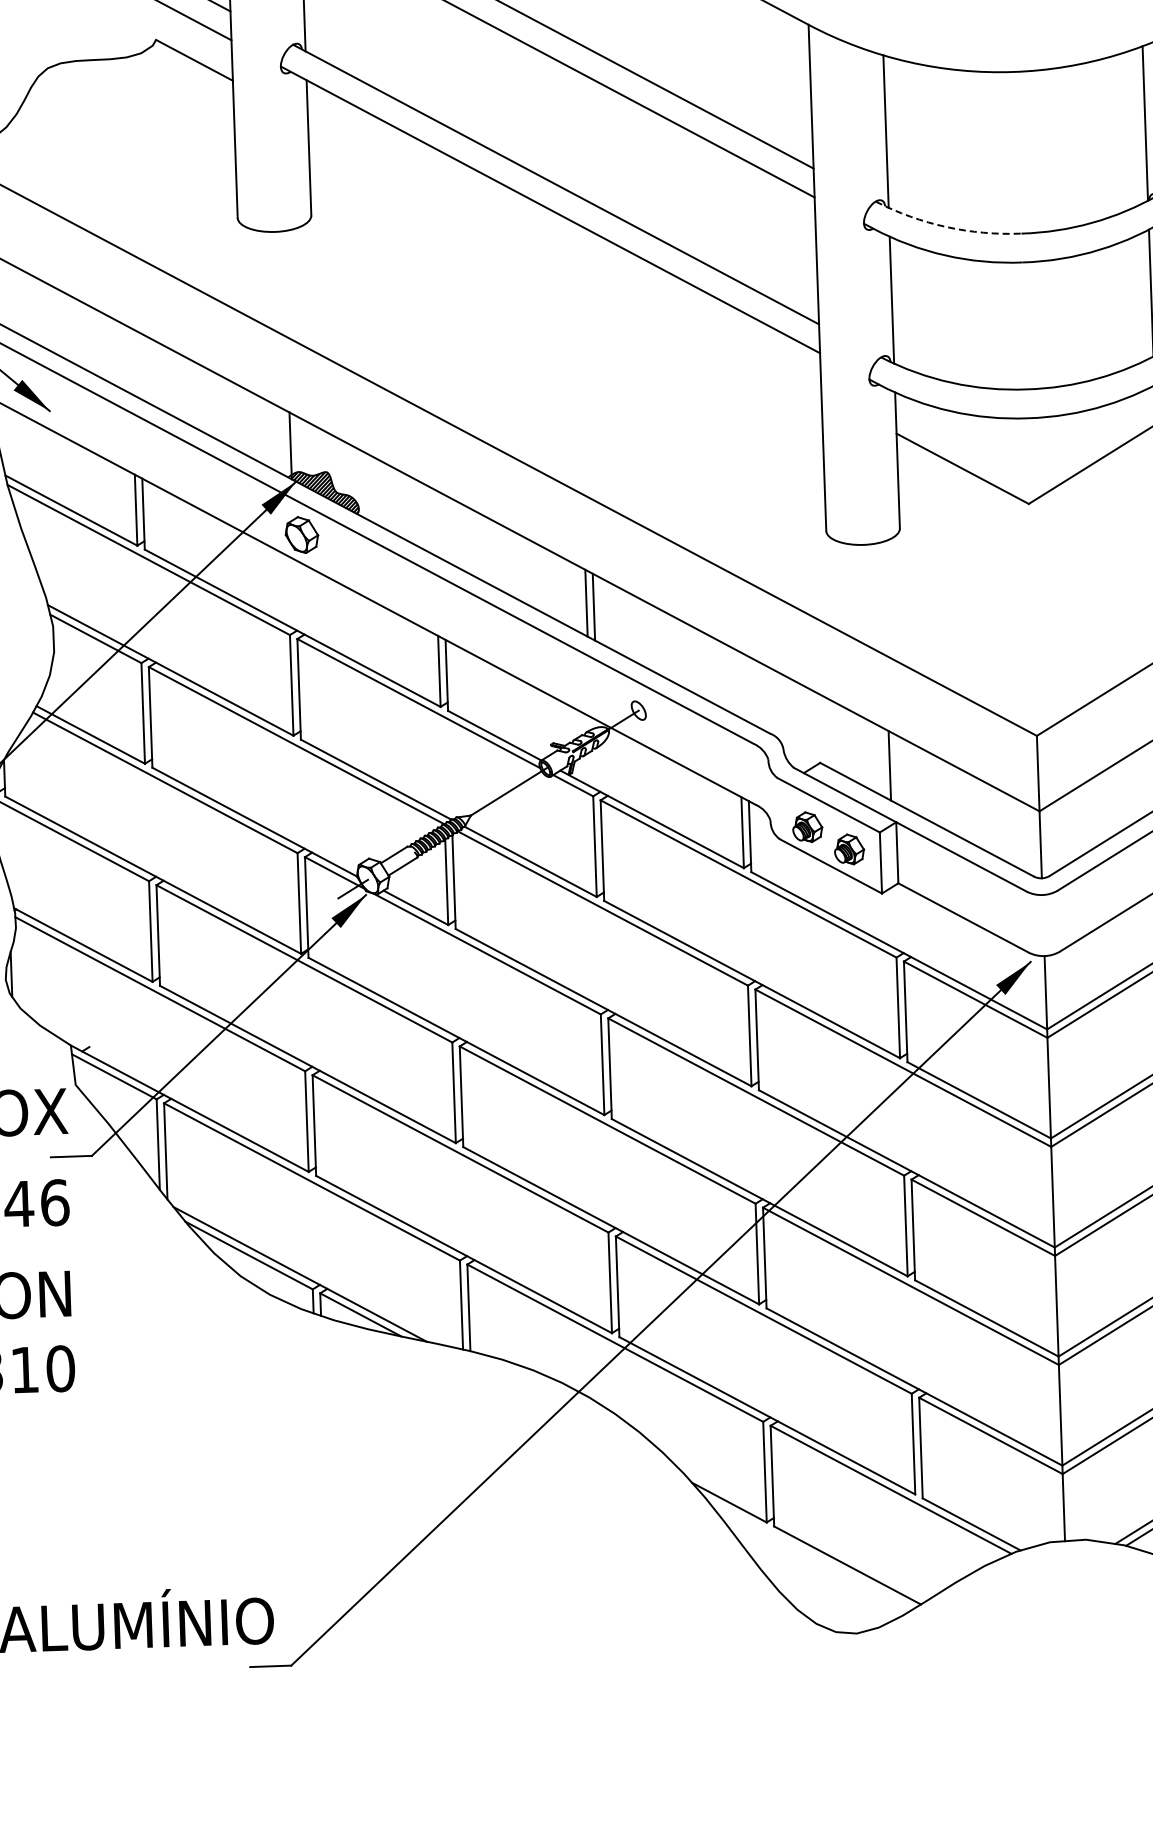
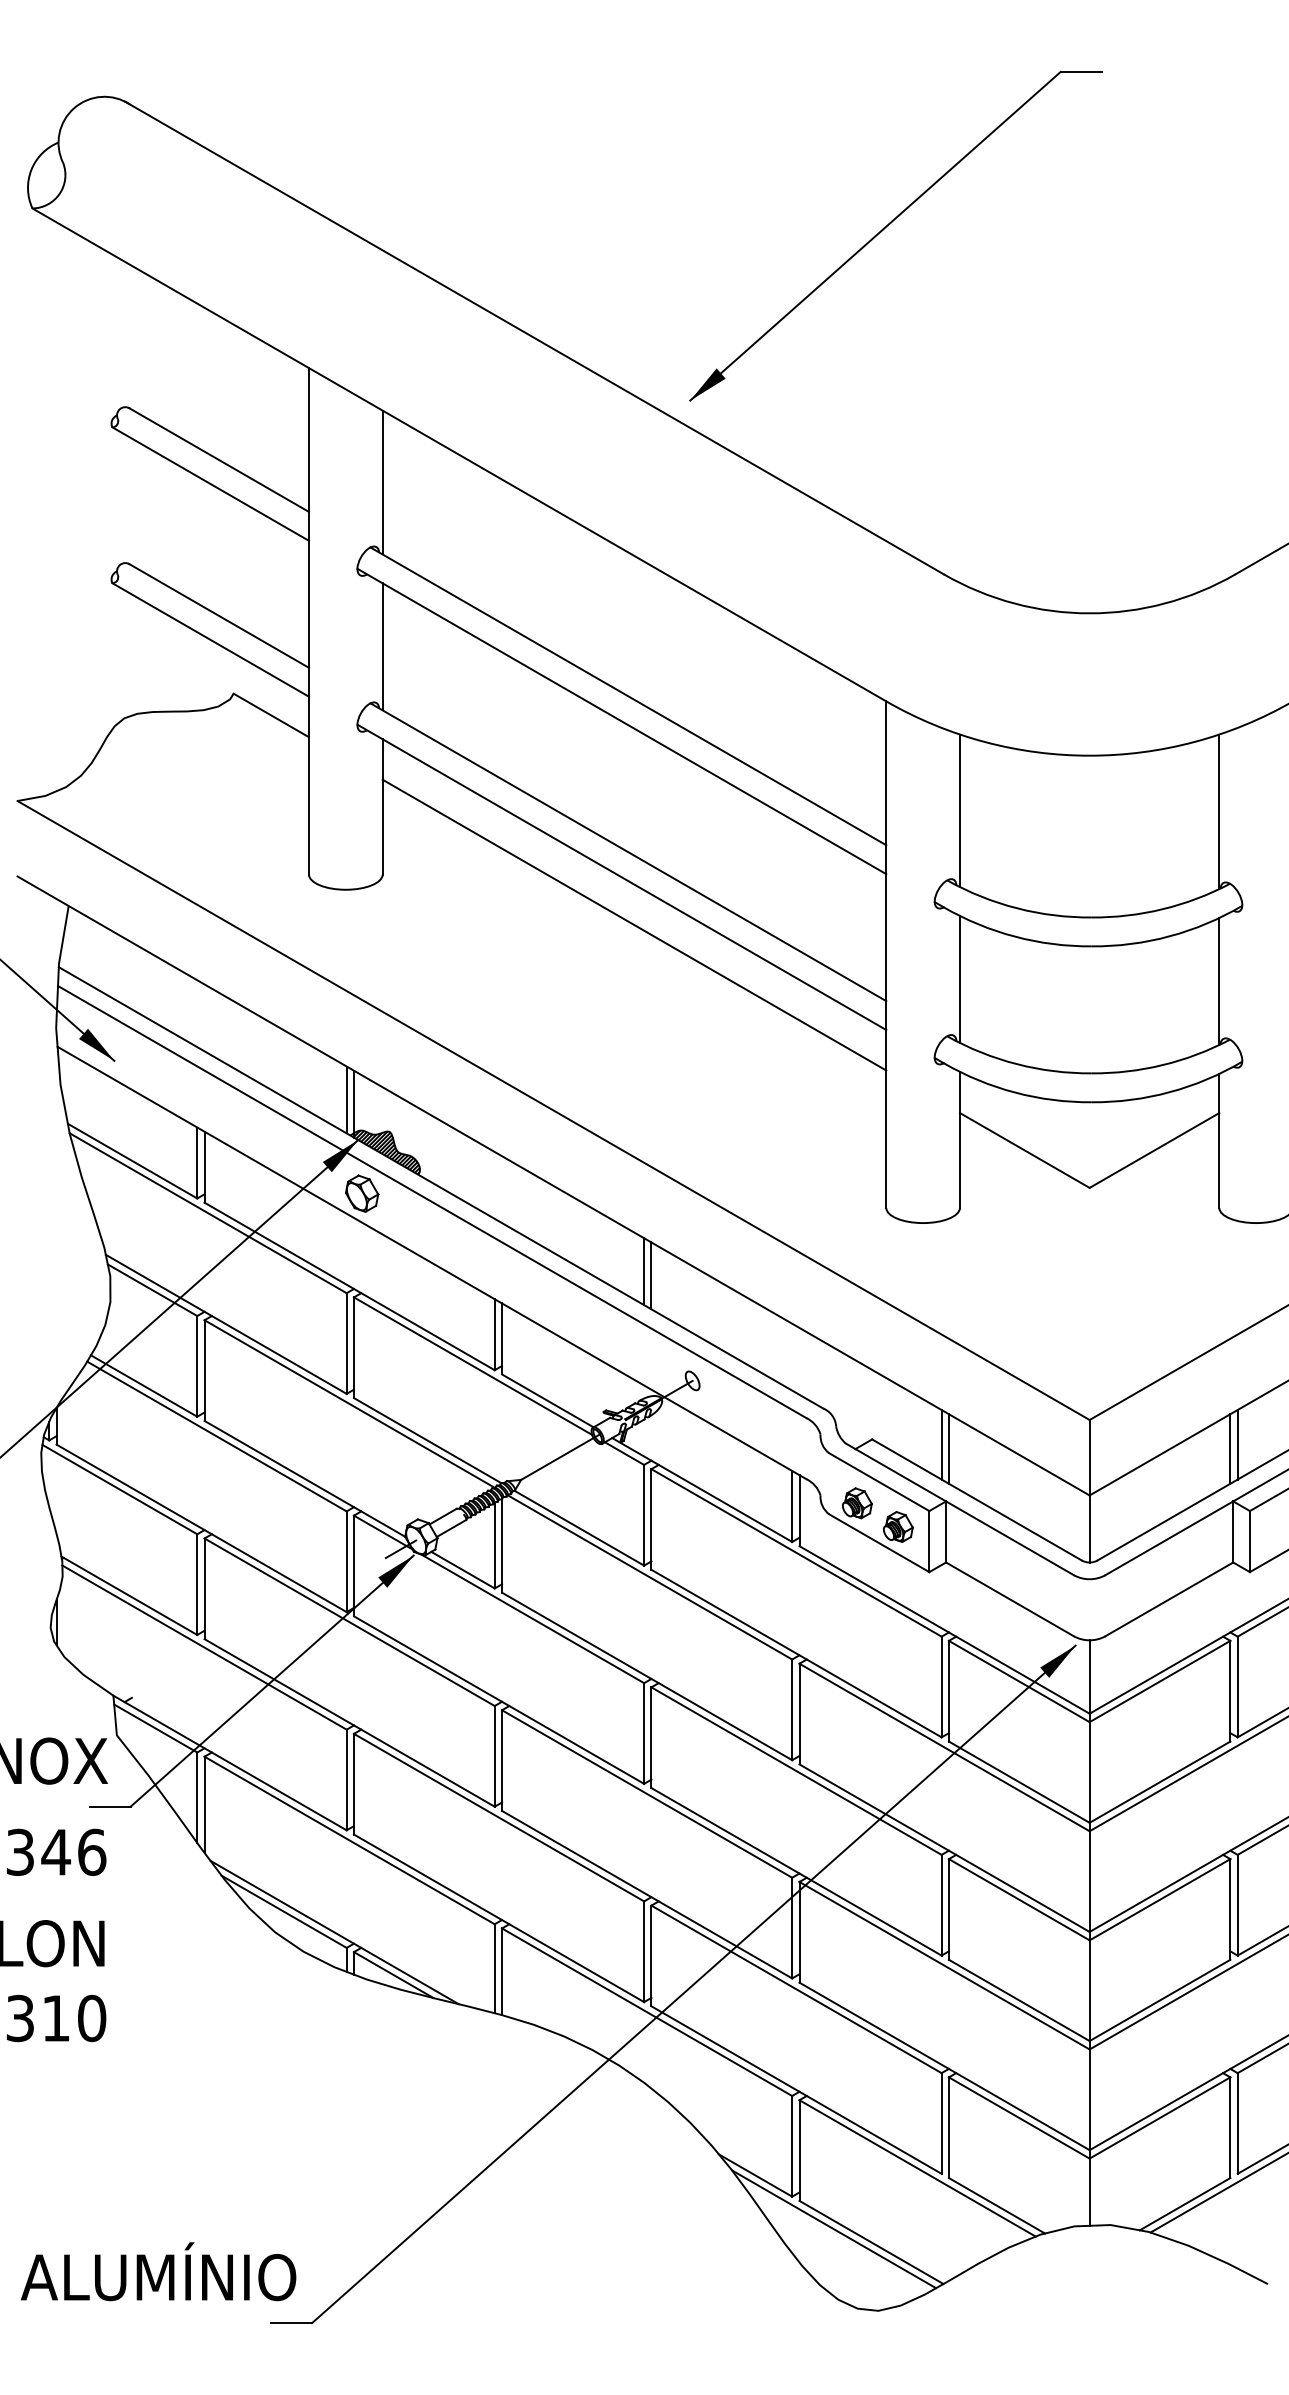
arc: (946, 227) -> (1017, 908), dashed -> solid
line: (564, 256) -> (634, 924), added
line: (283, 441) -> (346, 1099), added
line: (896, 769) -> (948, 1448), added
line: (810, 1553) -> (834, 2229), added

